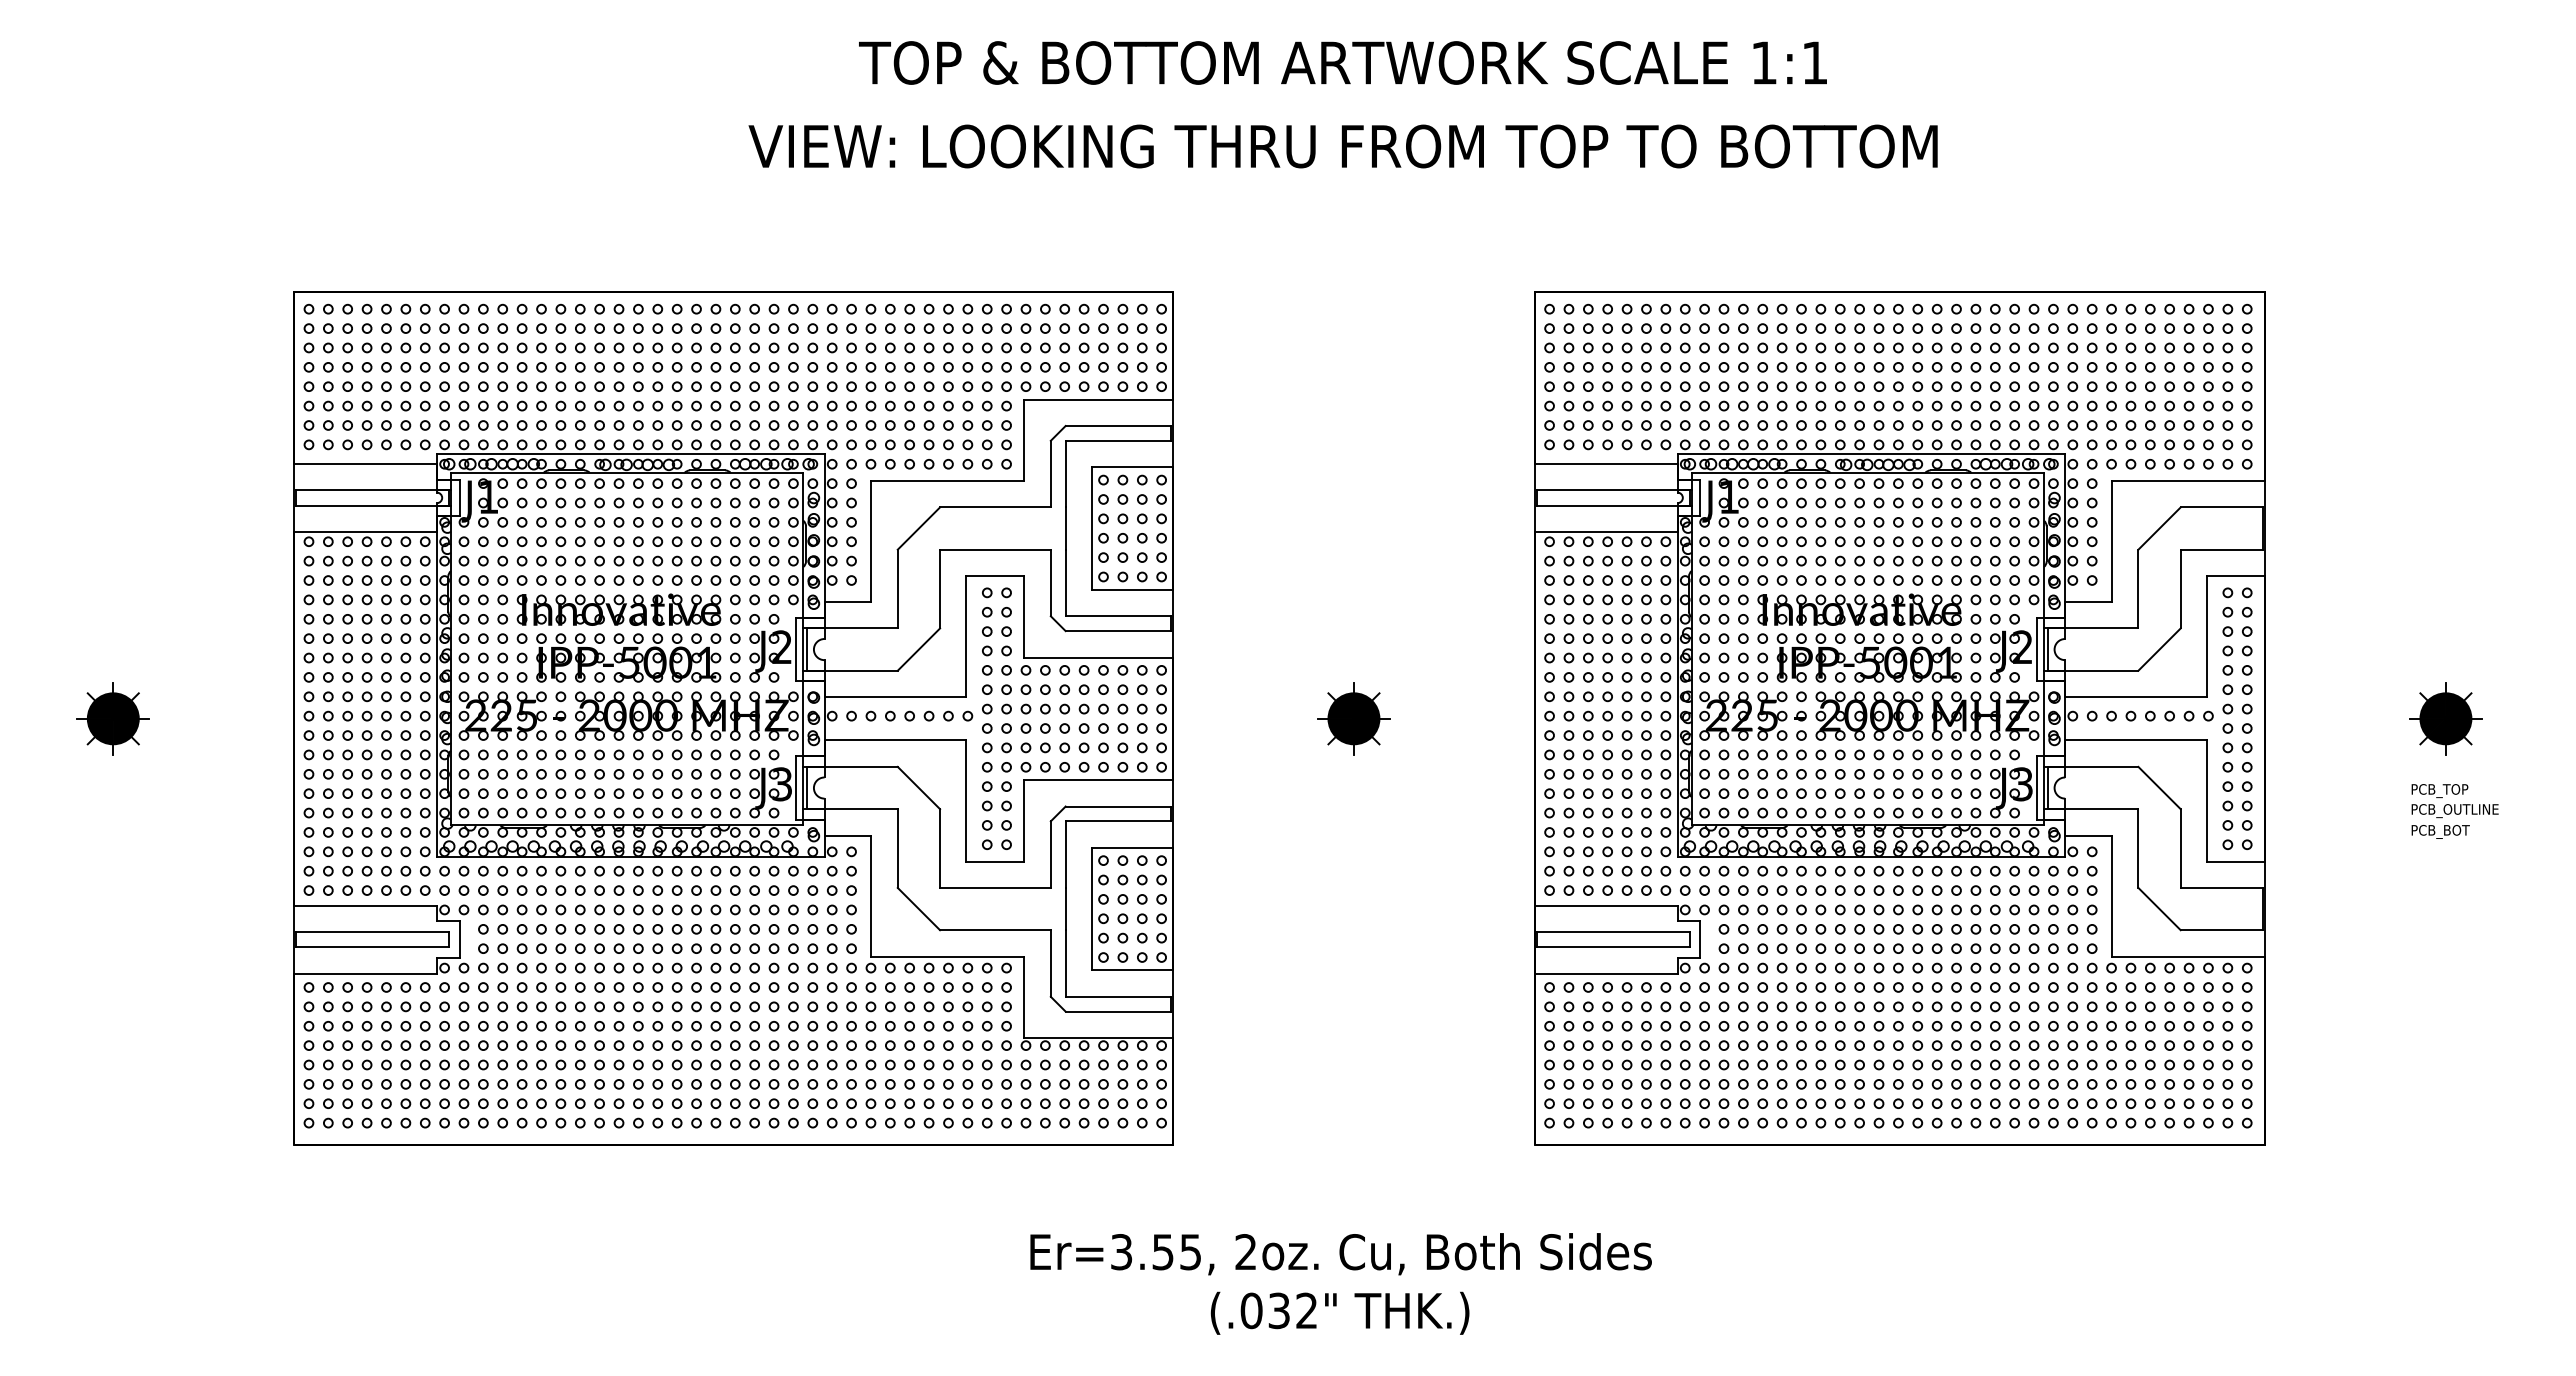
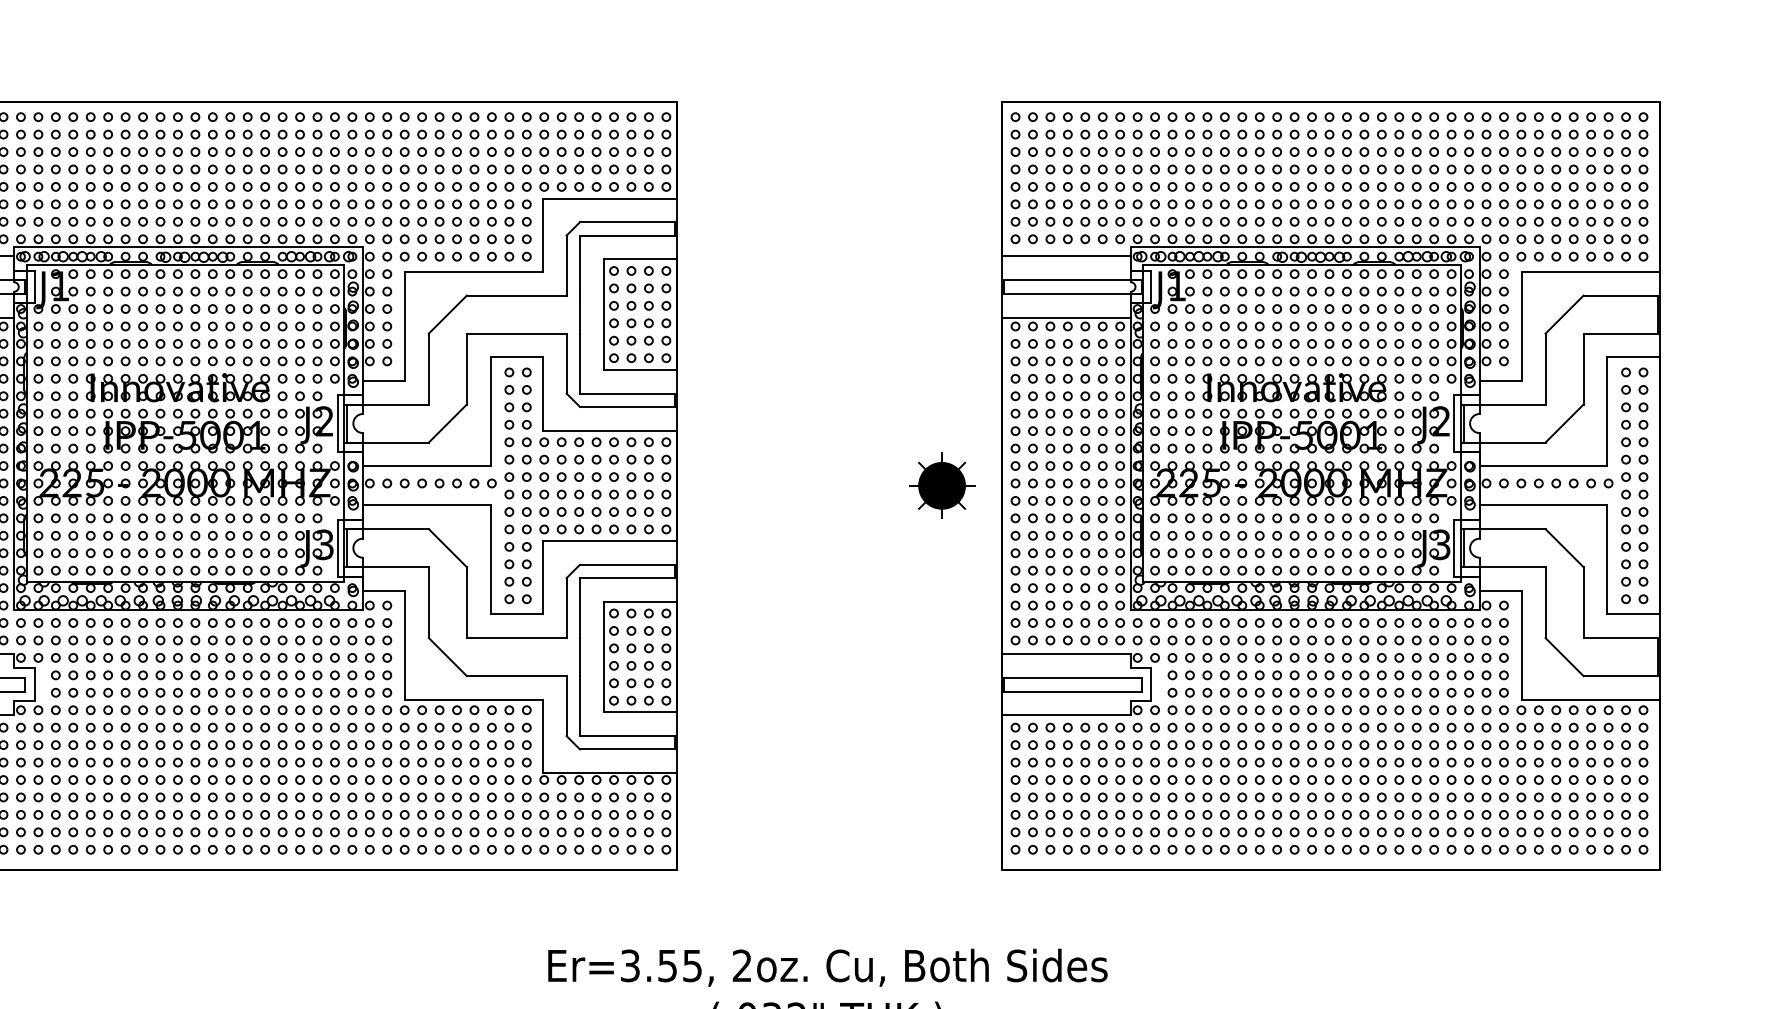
part: (1353, 718) -> (941, 485), moved

